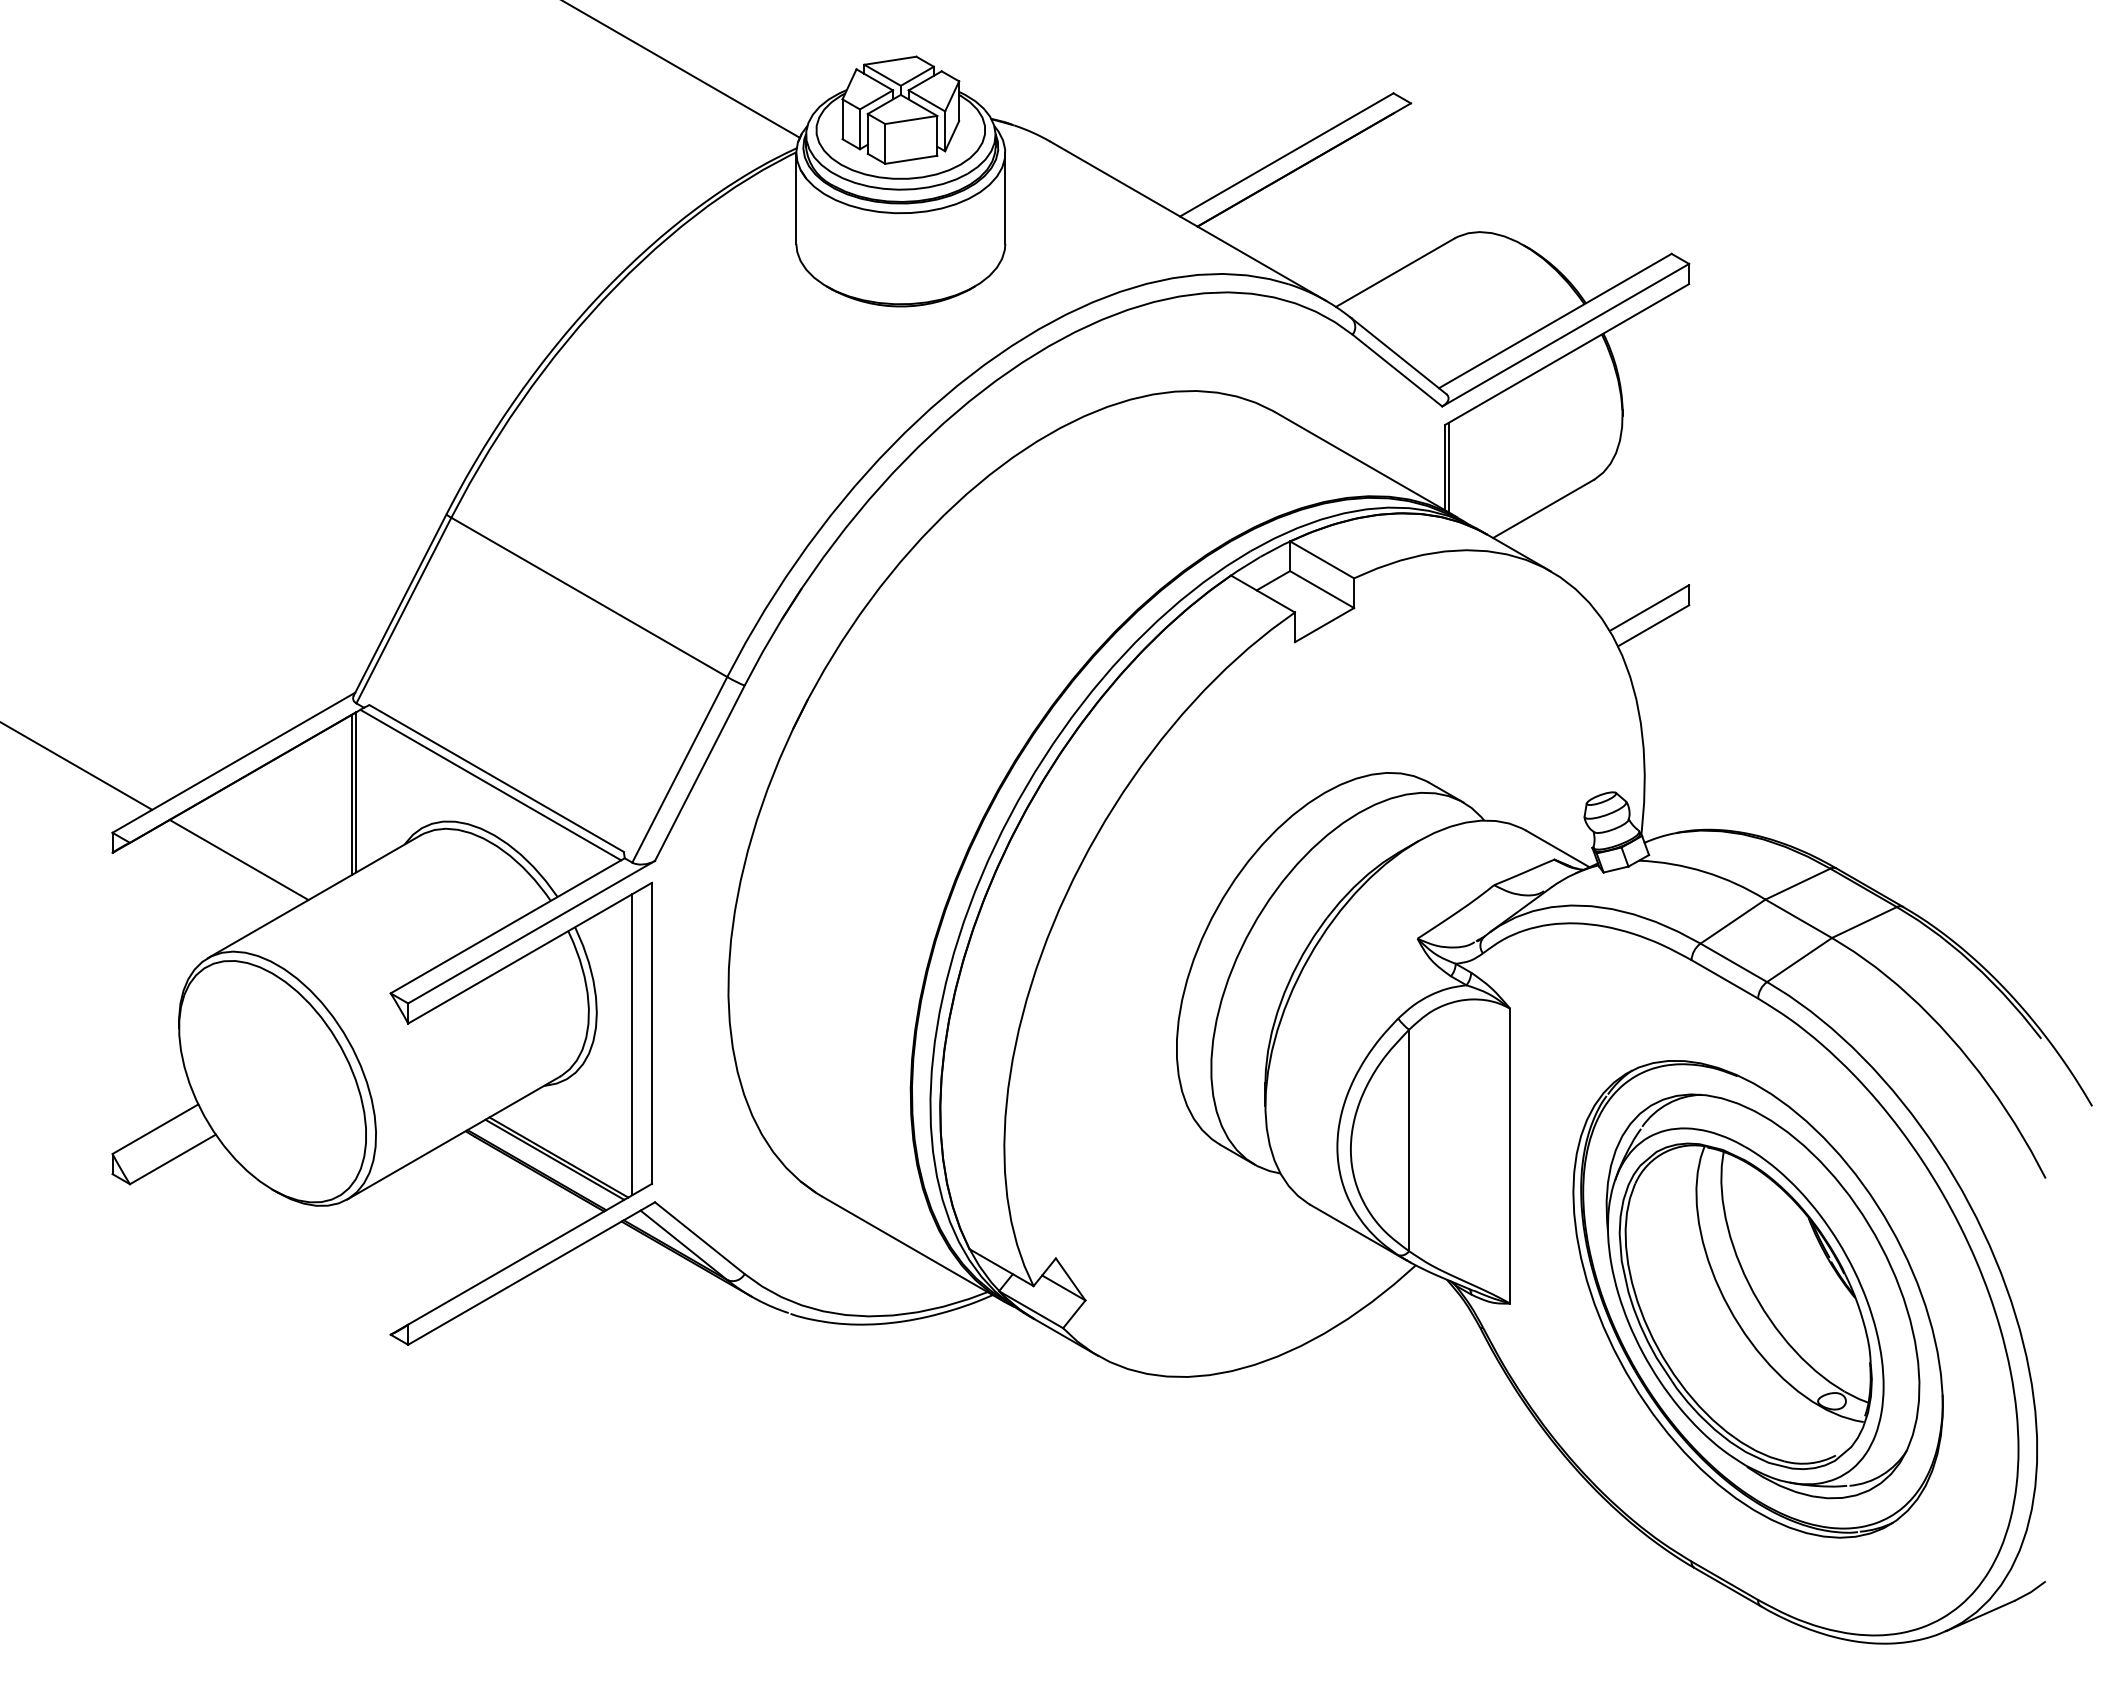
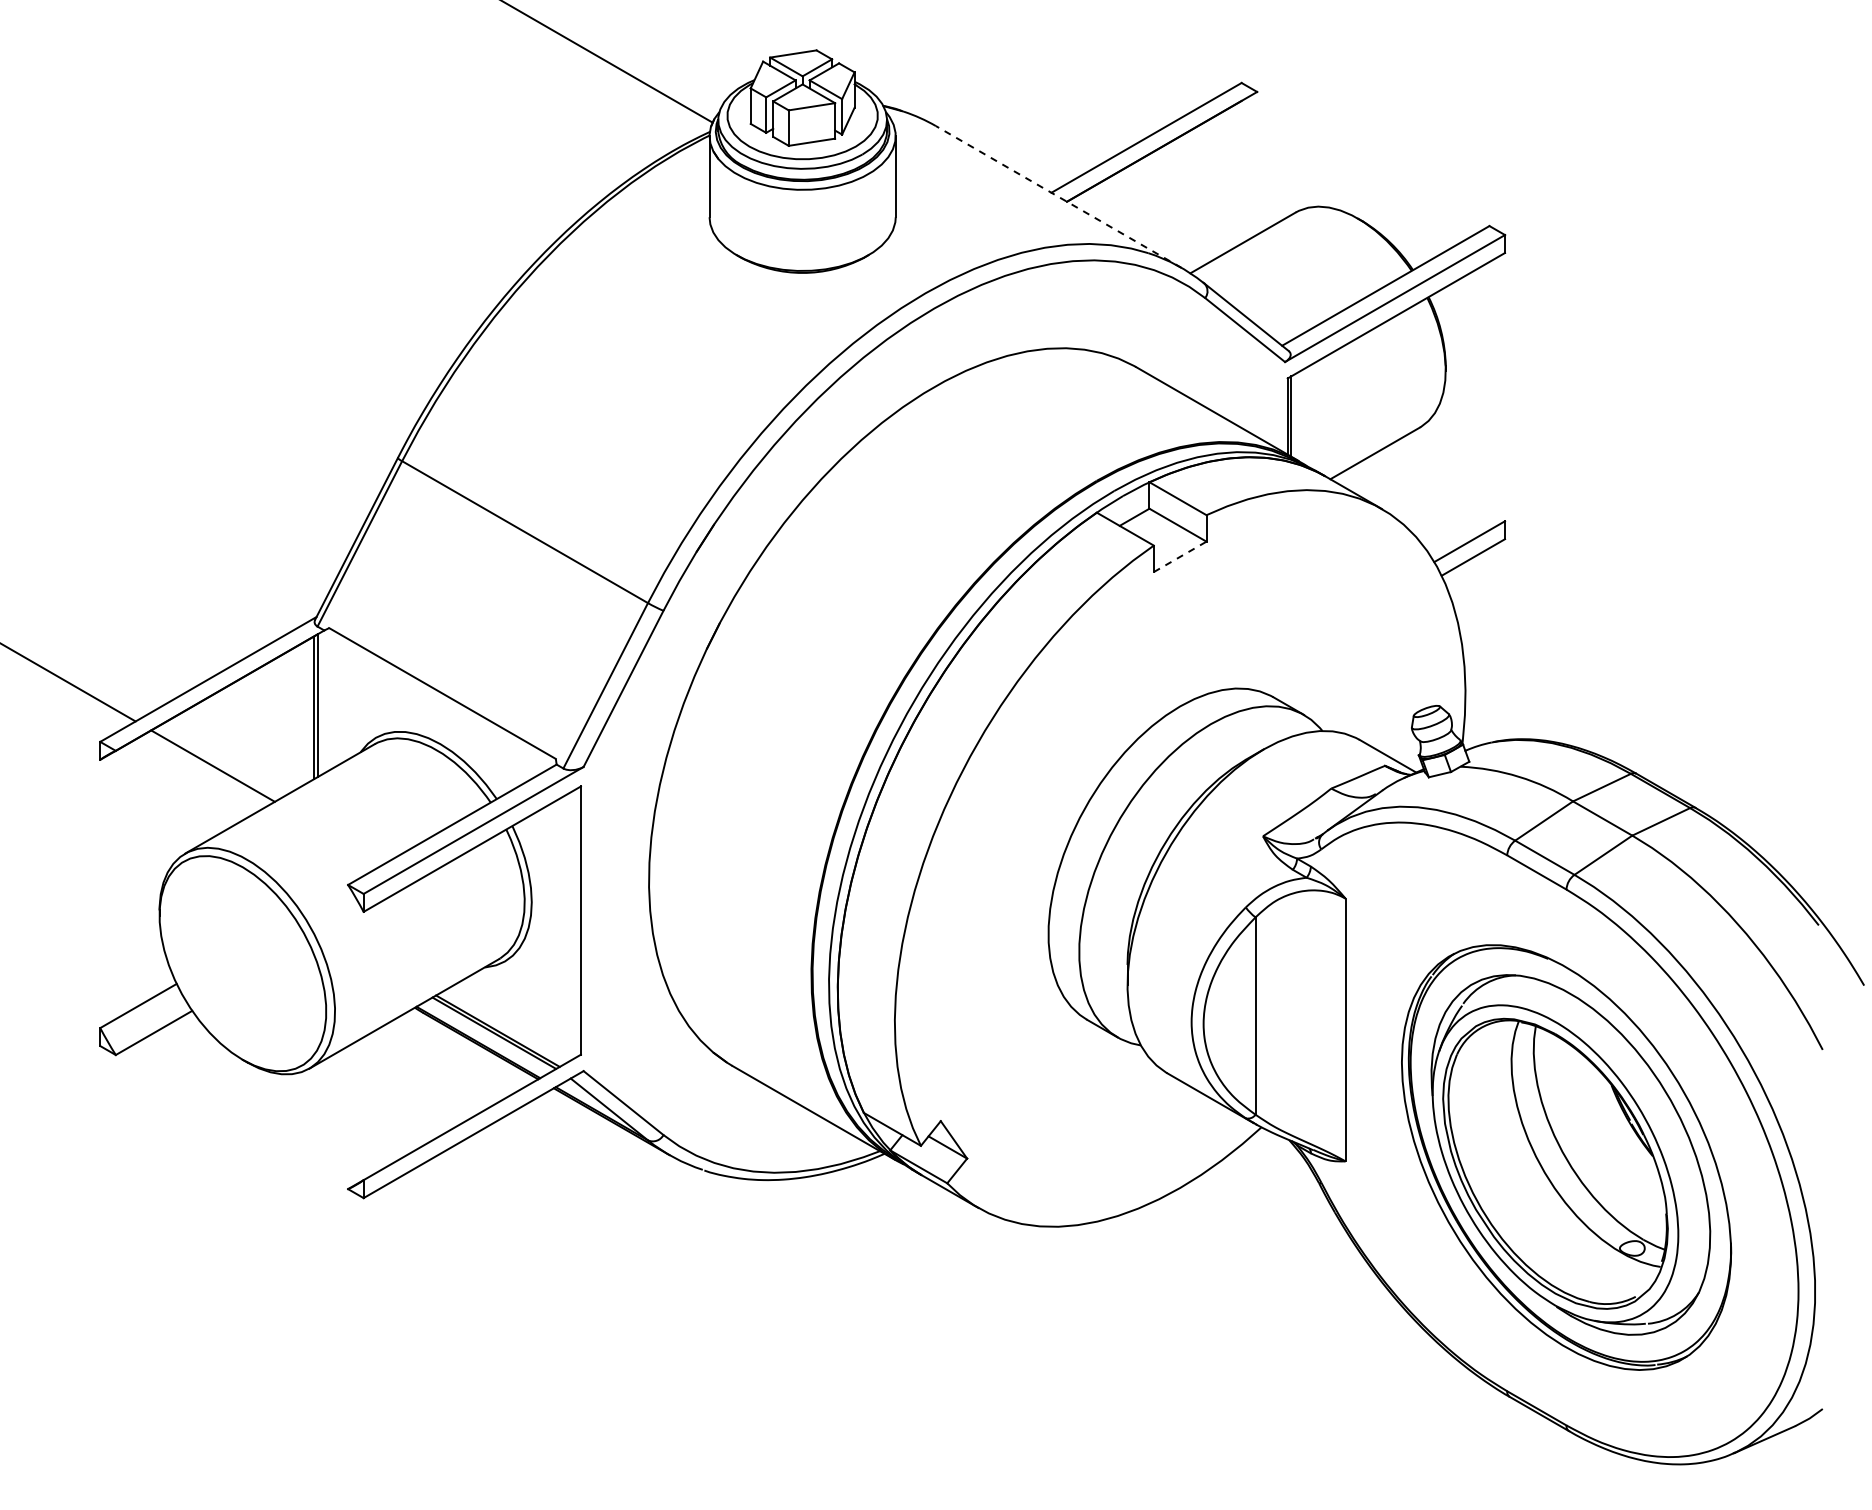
line: (1187, 220) -> (1058, 196), solid -> dashed
line: (1324, 624) -> (1180, 556), solid -> dashed
line: (491, 785) -> (437, 699), removed
line: (632, 1044) -> (563, 930), removed

